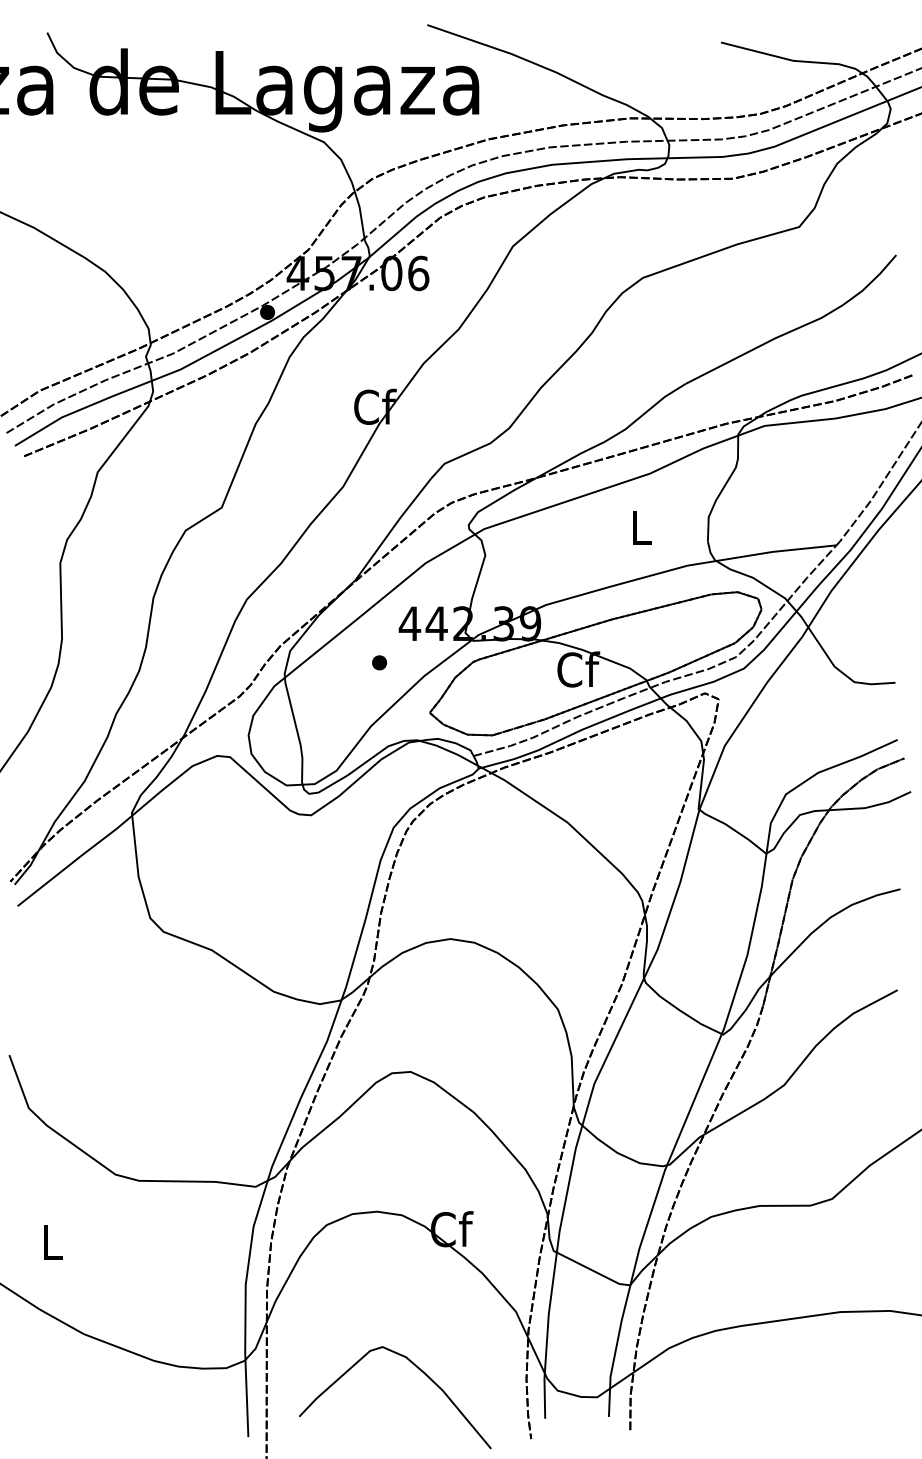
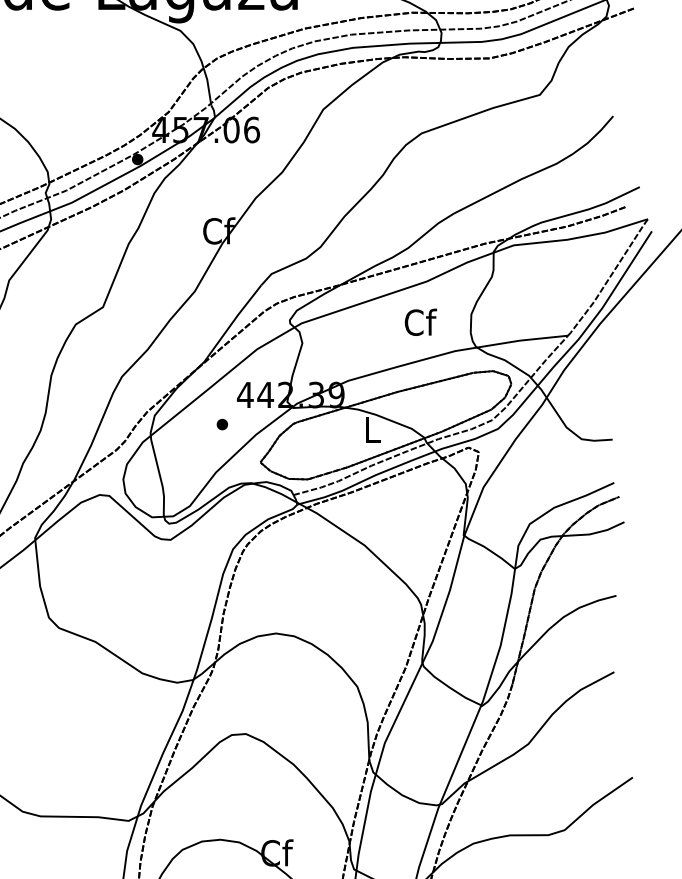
text: (641, 527) -> (420, 322), L -> Cf
text: (578, 669) -> (372, 429), Cf -> L

